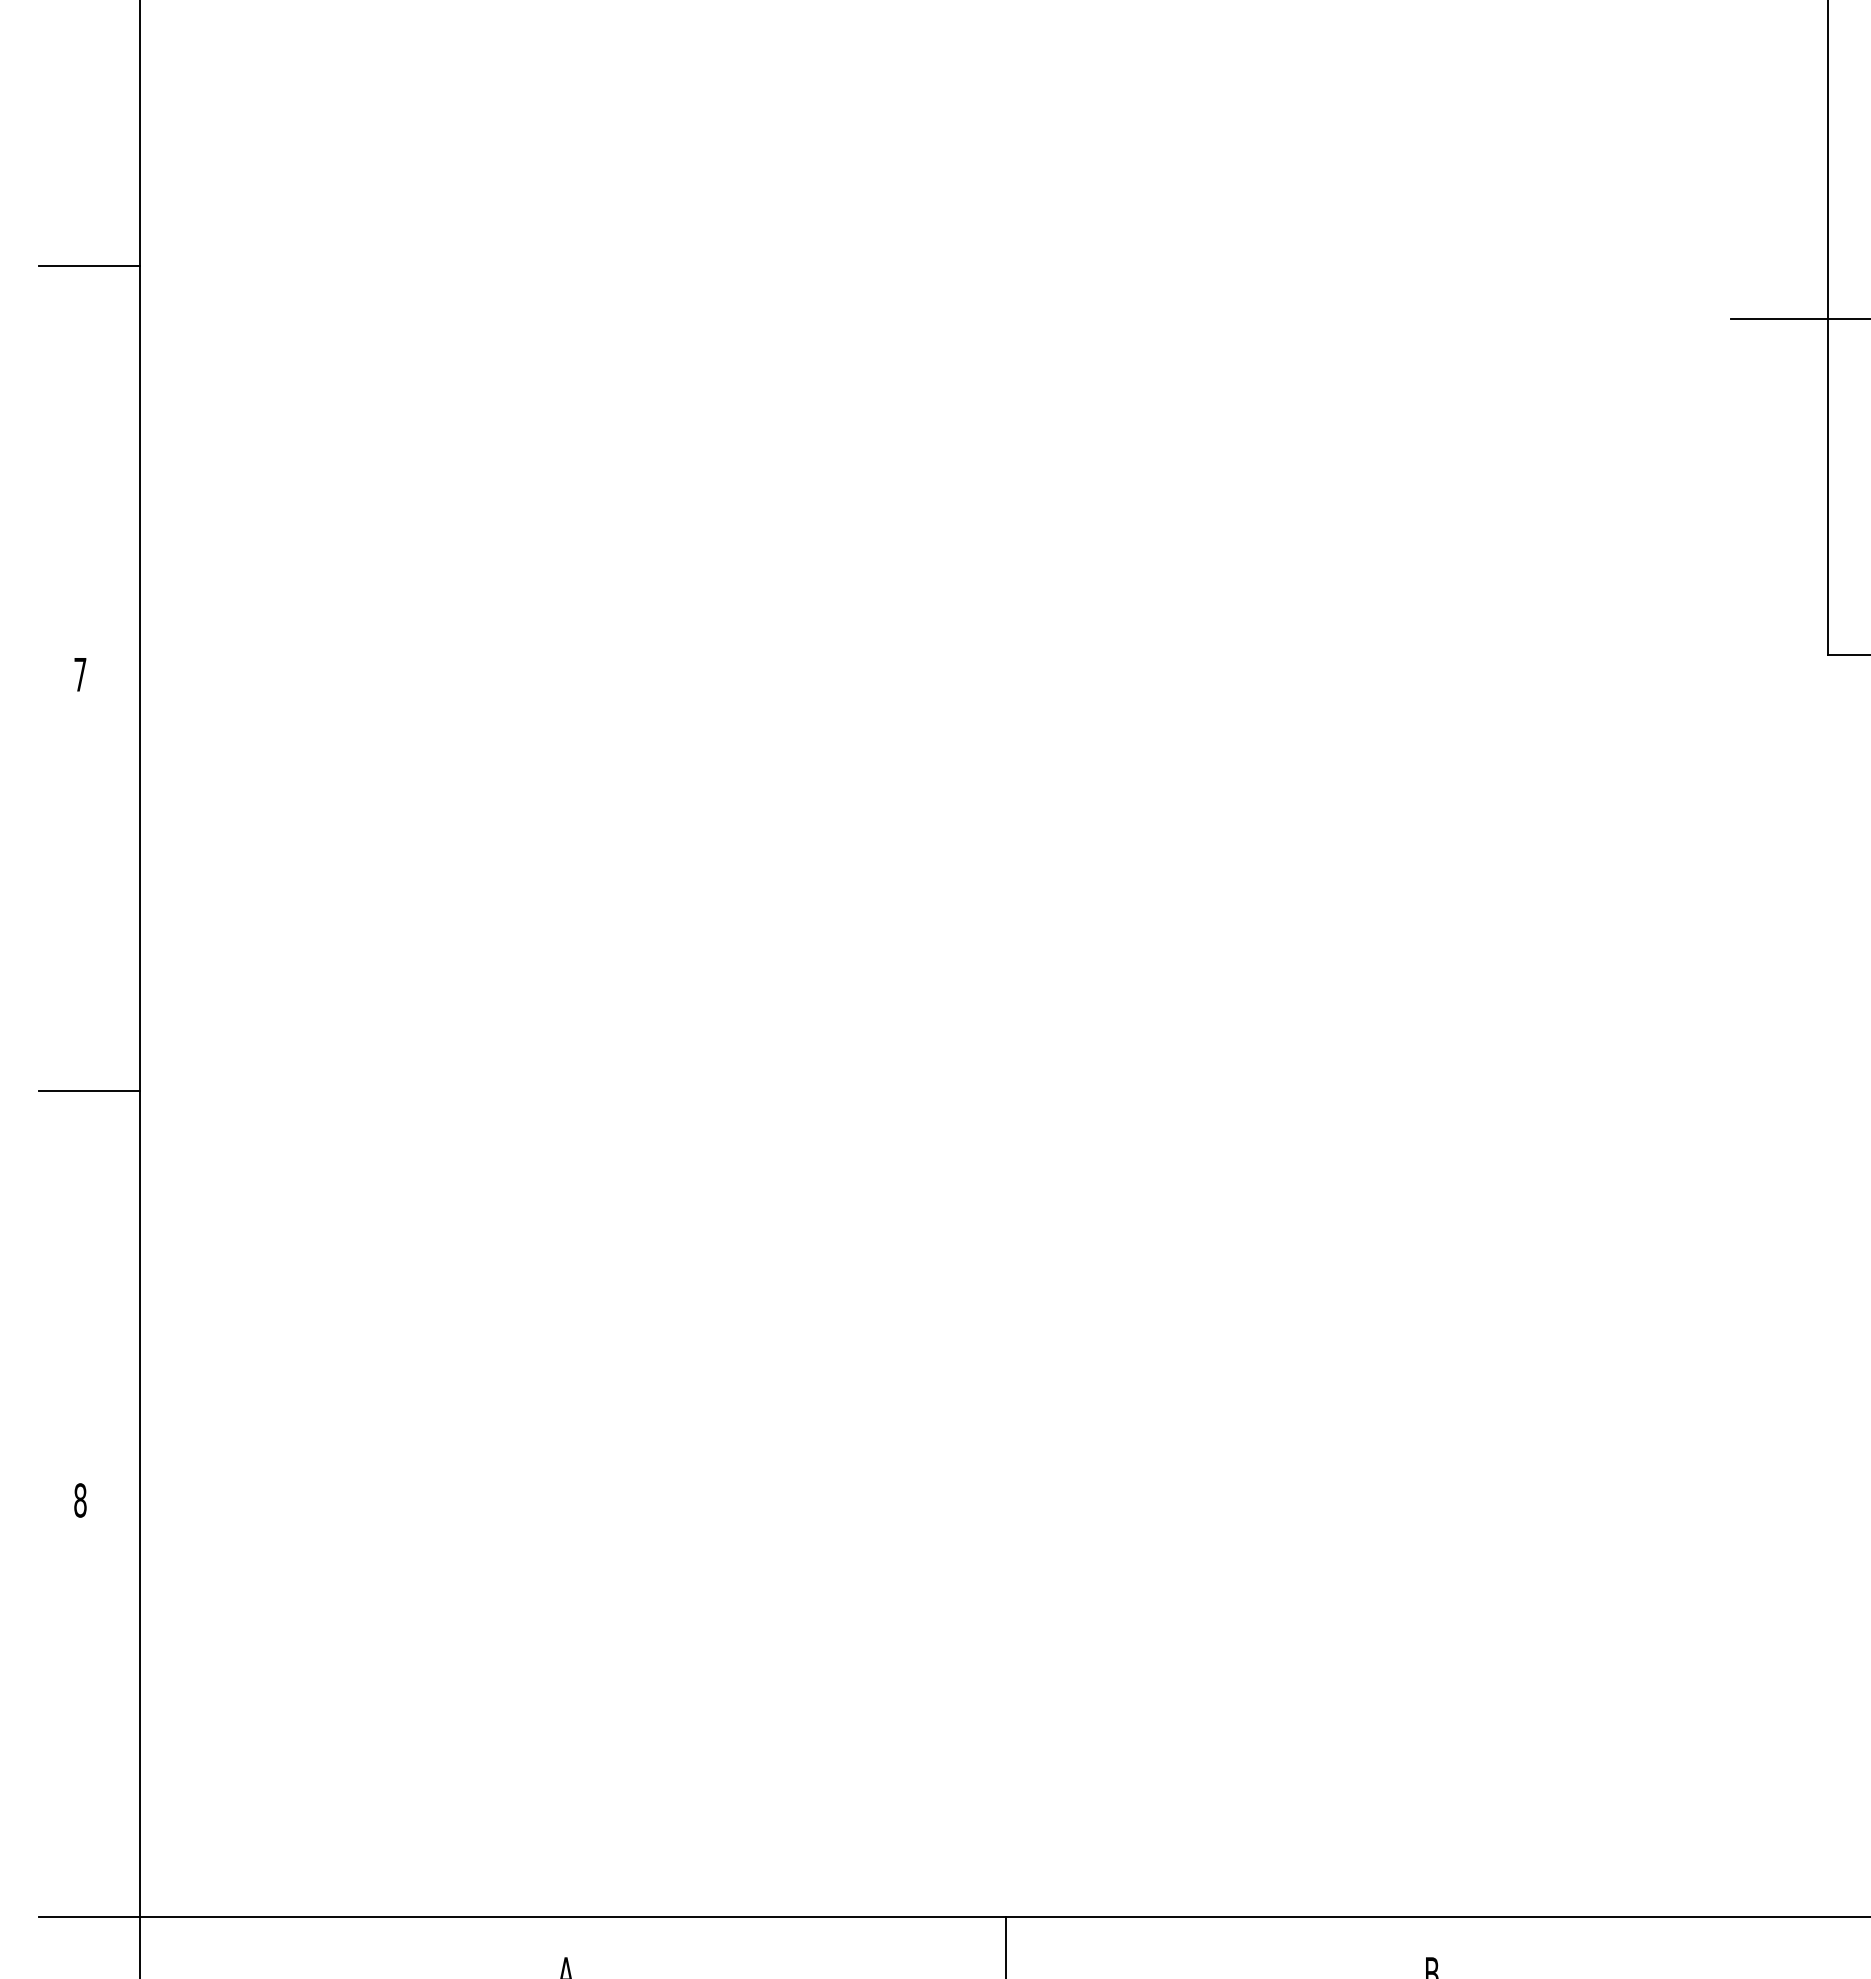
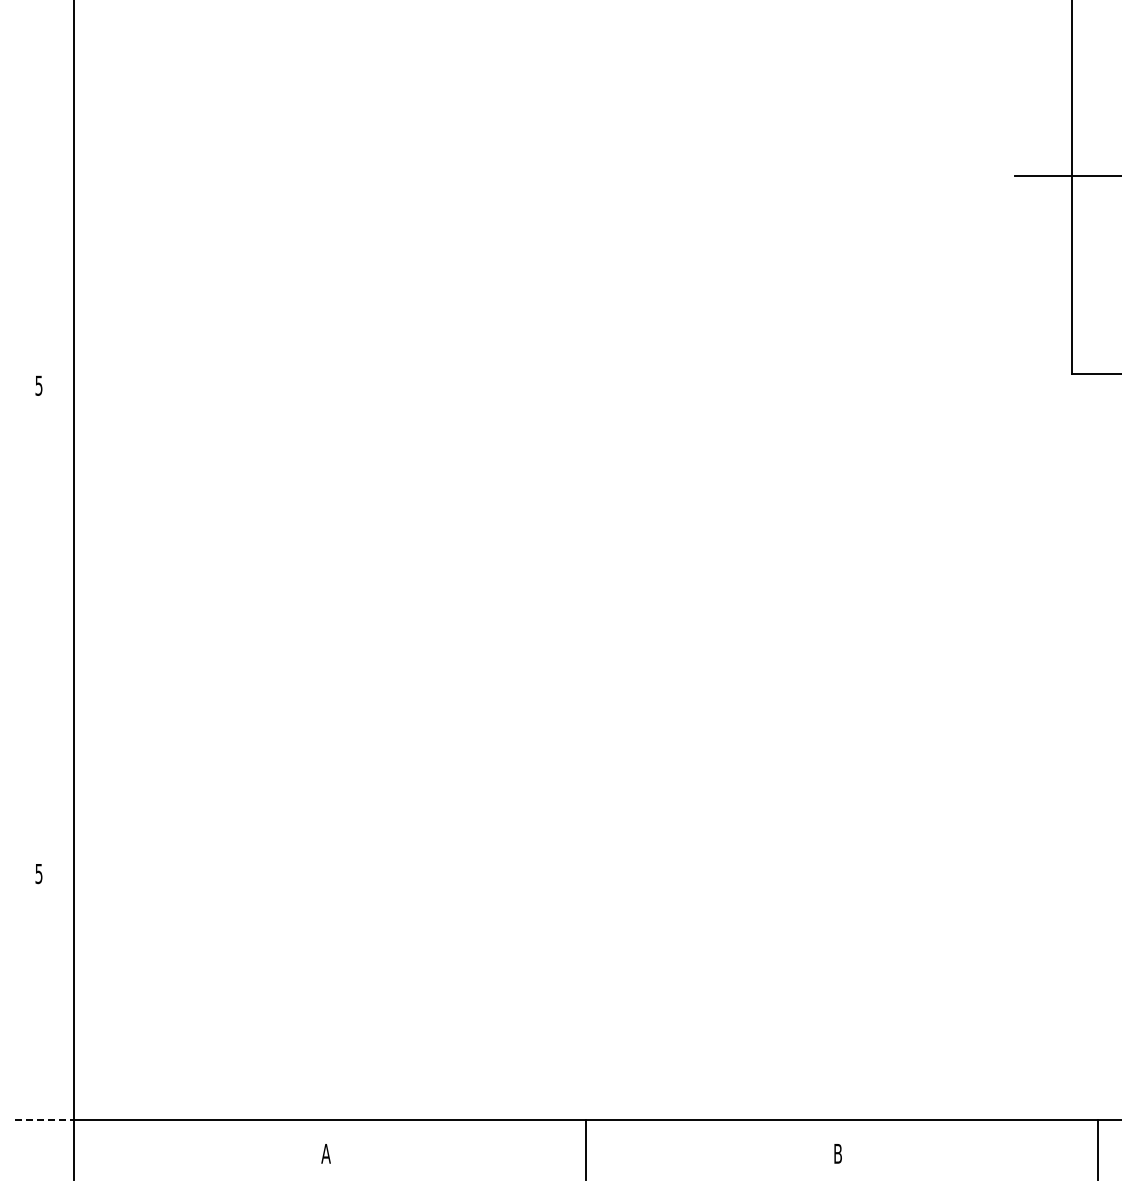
line: (89, 264) -> (44, 143), removed
text: (79, 674) -> (38, 385), 7 -> 5
line: (89, 1092) -> (44, 632), removed
text: (79, 1499) -> (38, 873), 8 -> 5
line: (89, 1917) -> (44, 1120), solid -> dashed

